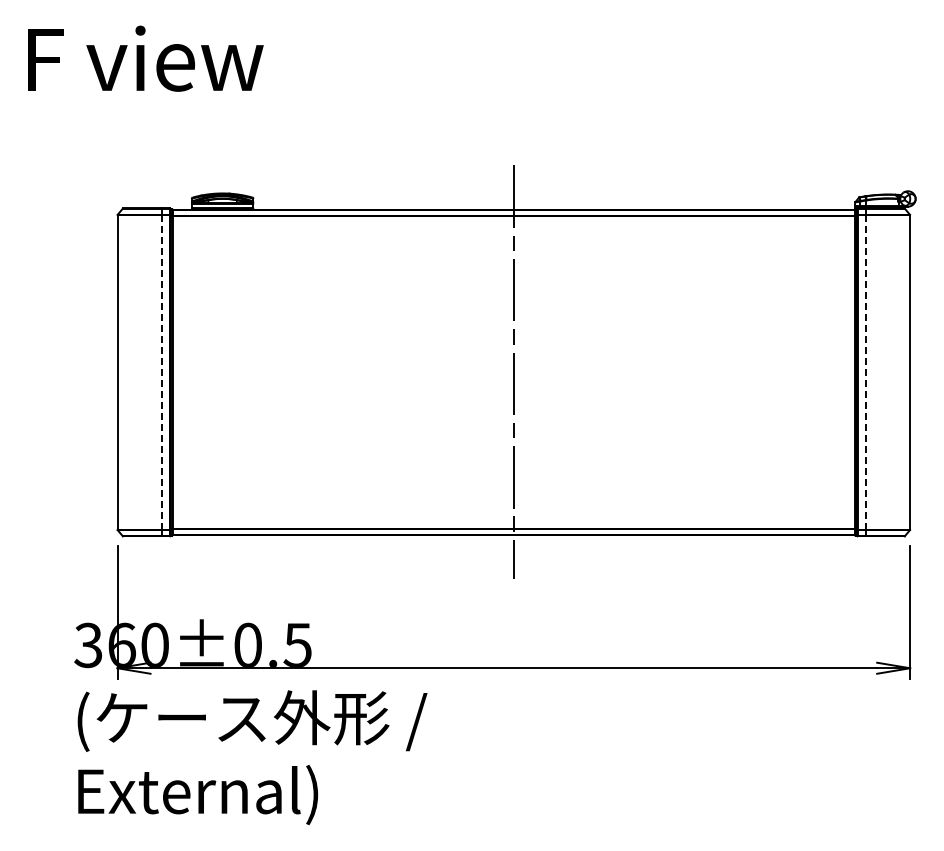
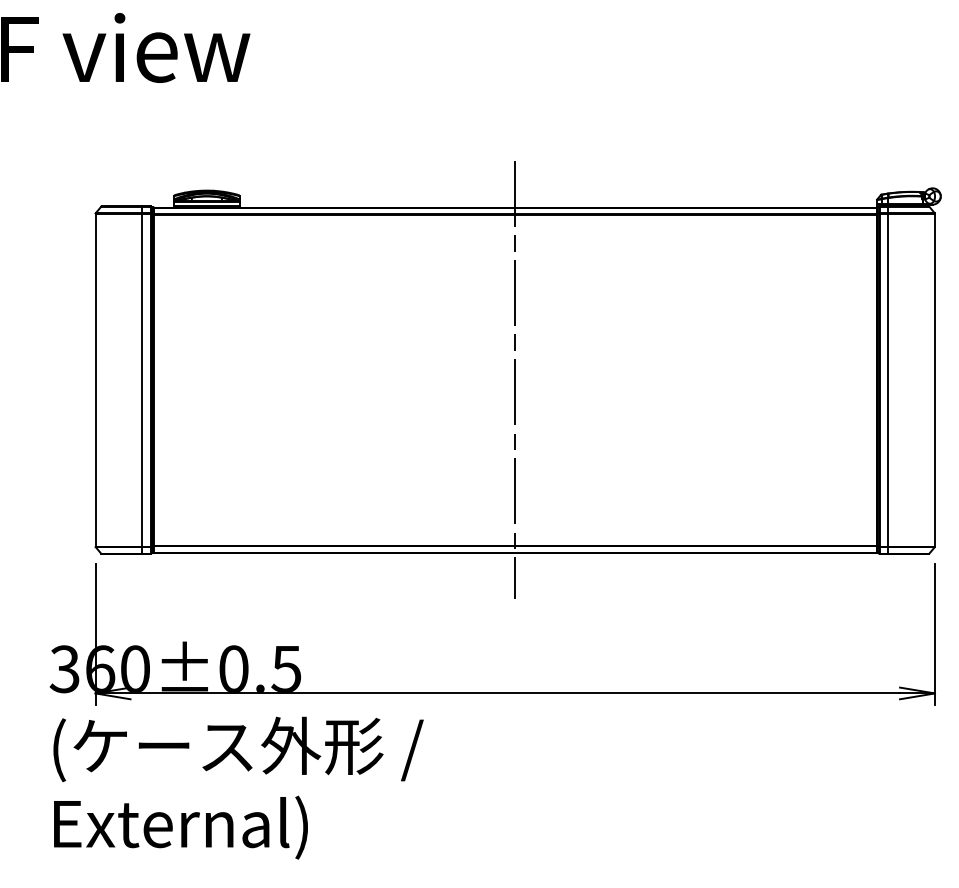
line: (161, 371) -> (142, 379), dashed -> solid
line: (866, 372) -> (888, 380), dashed -> solid

